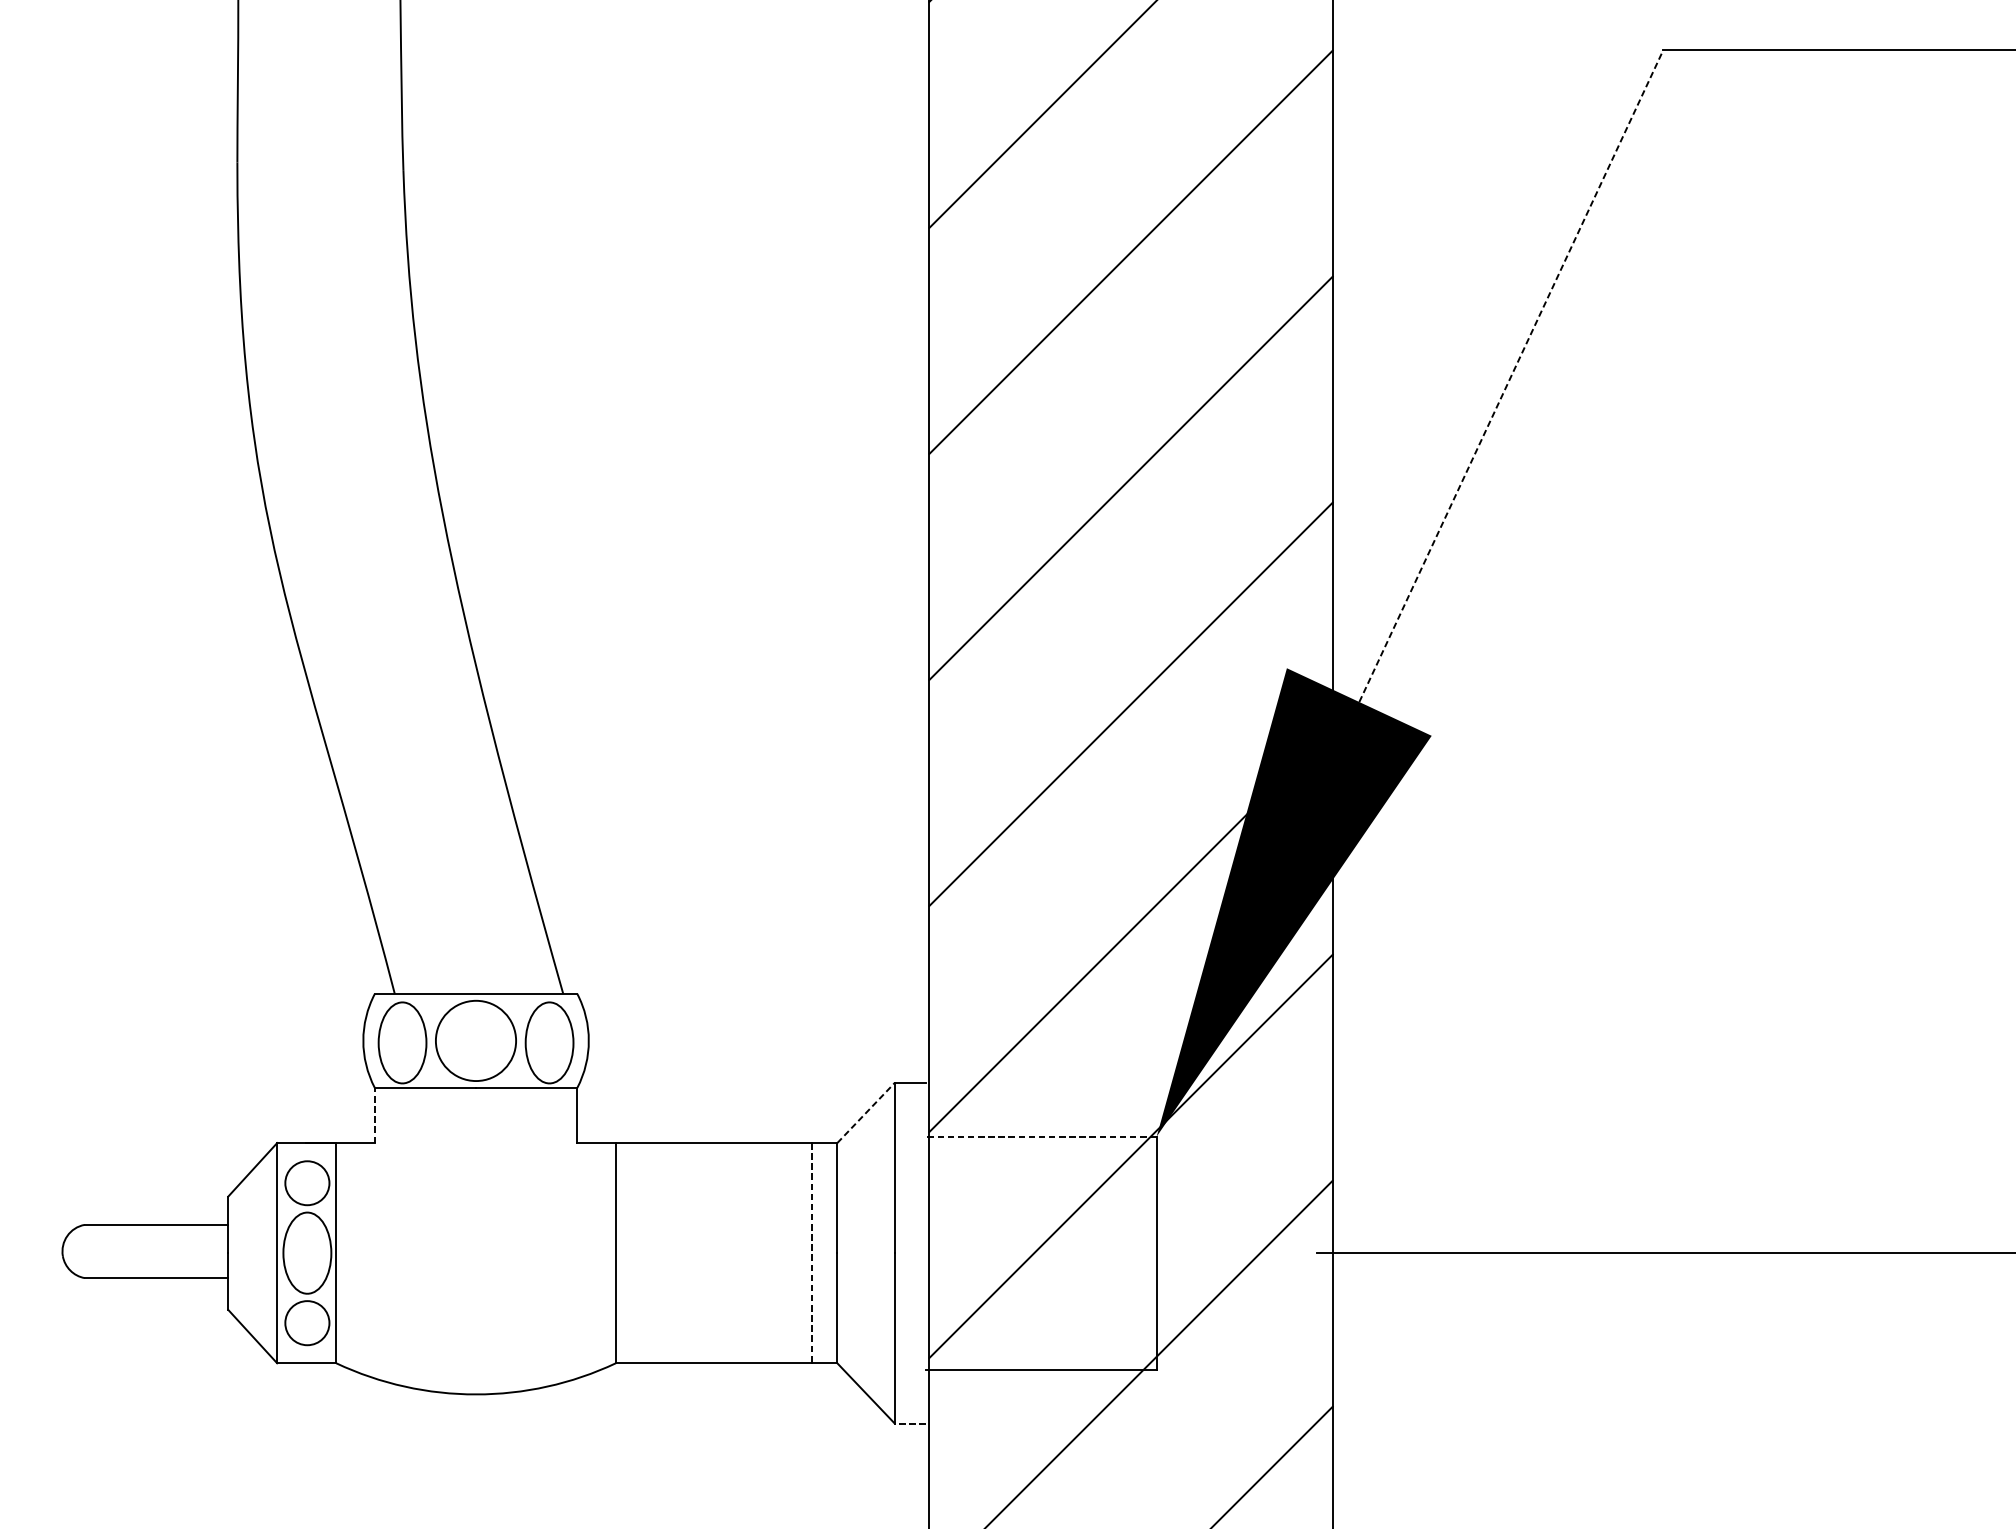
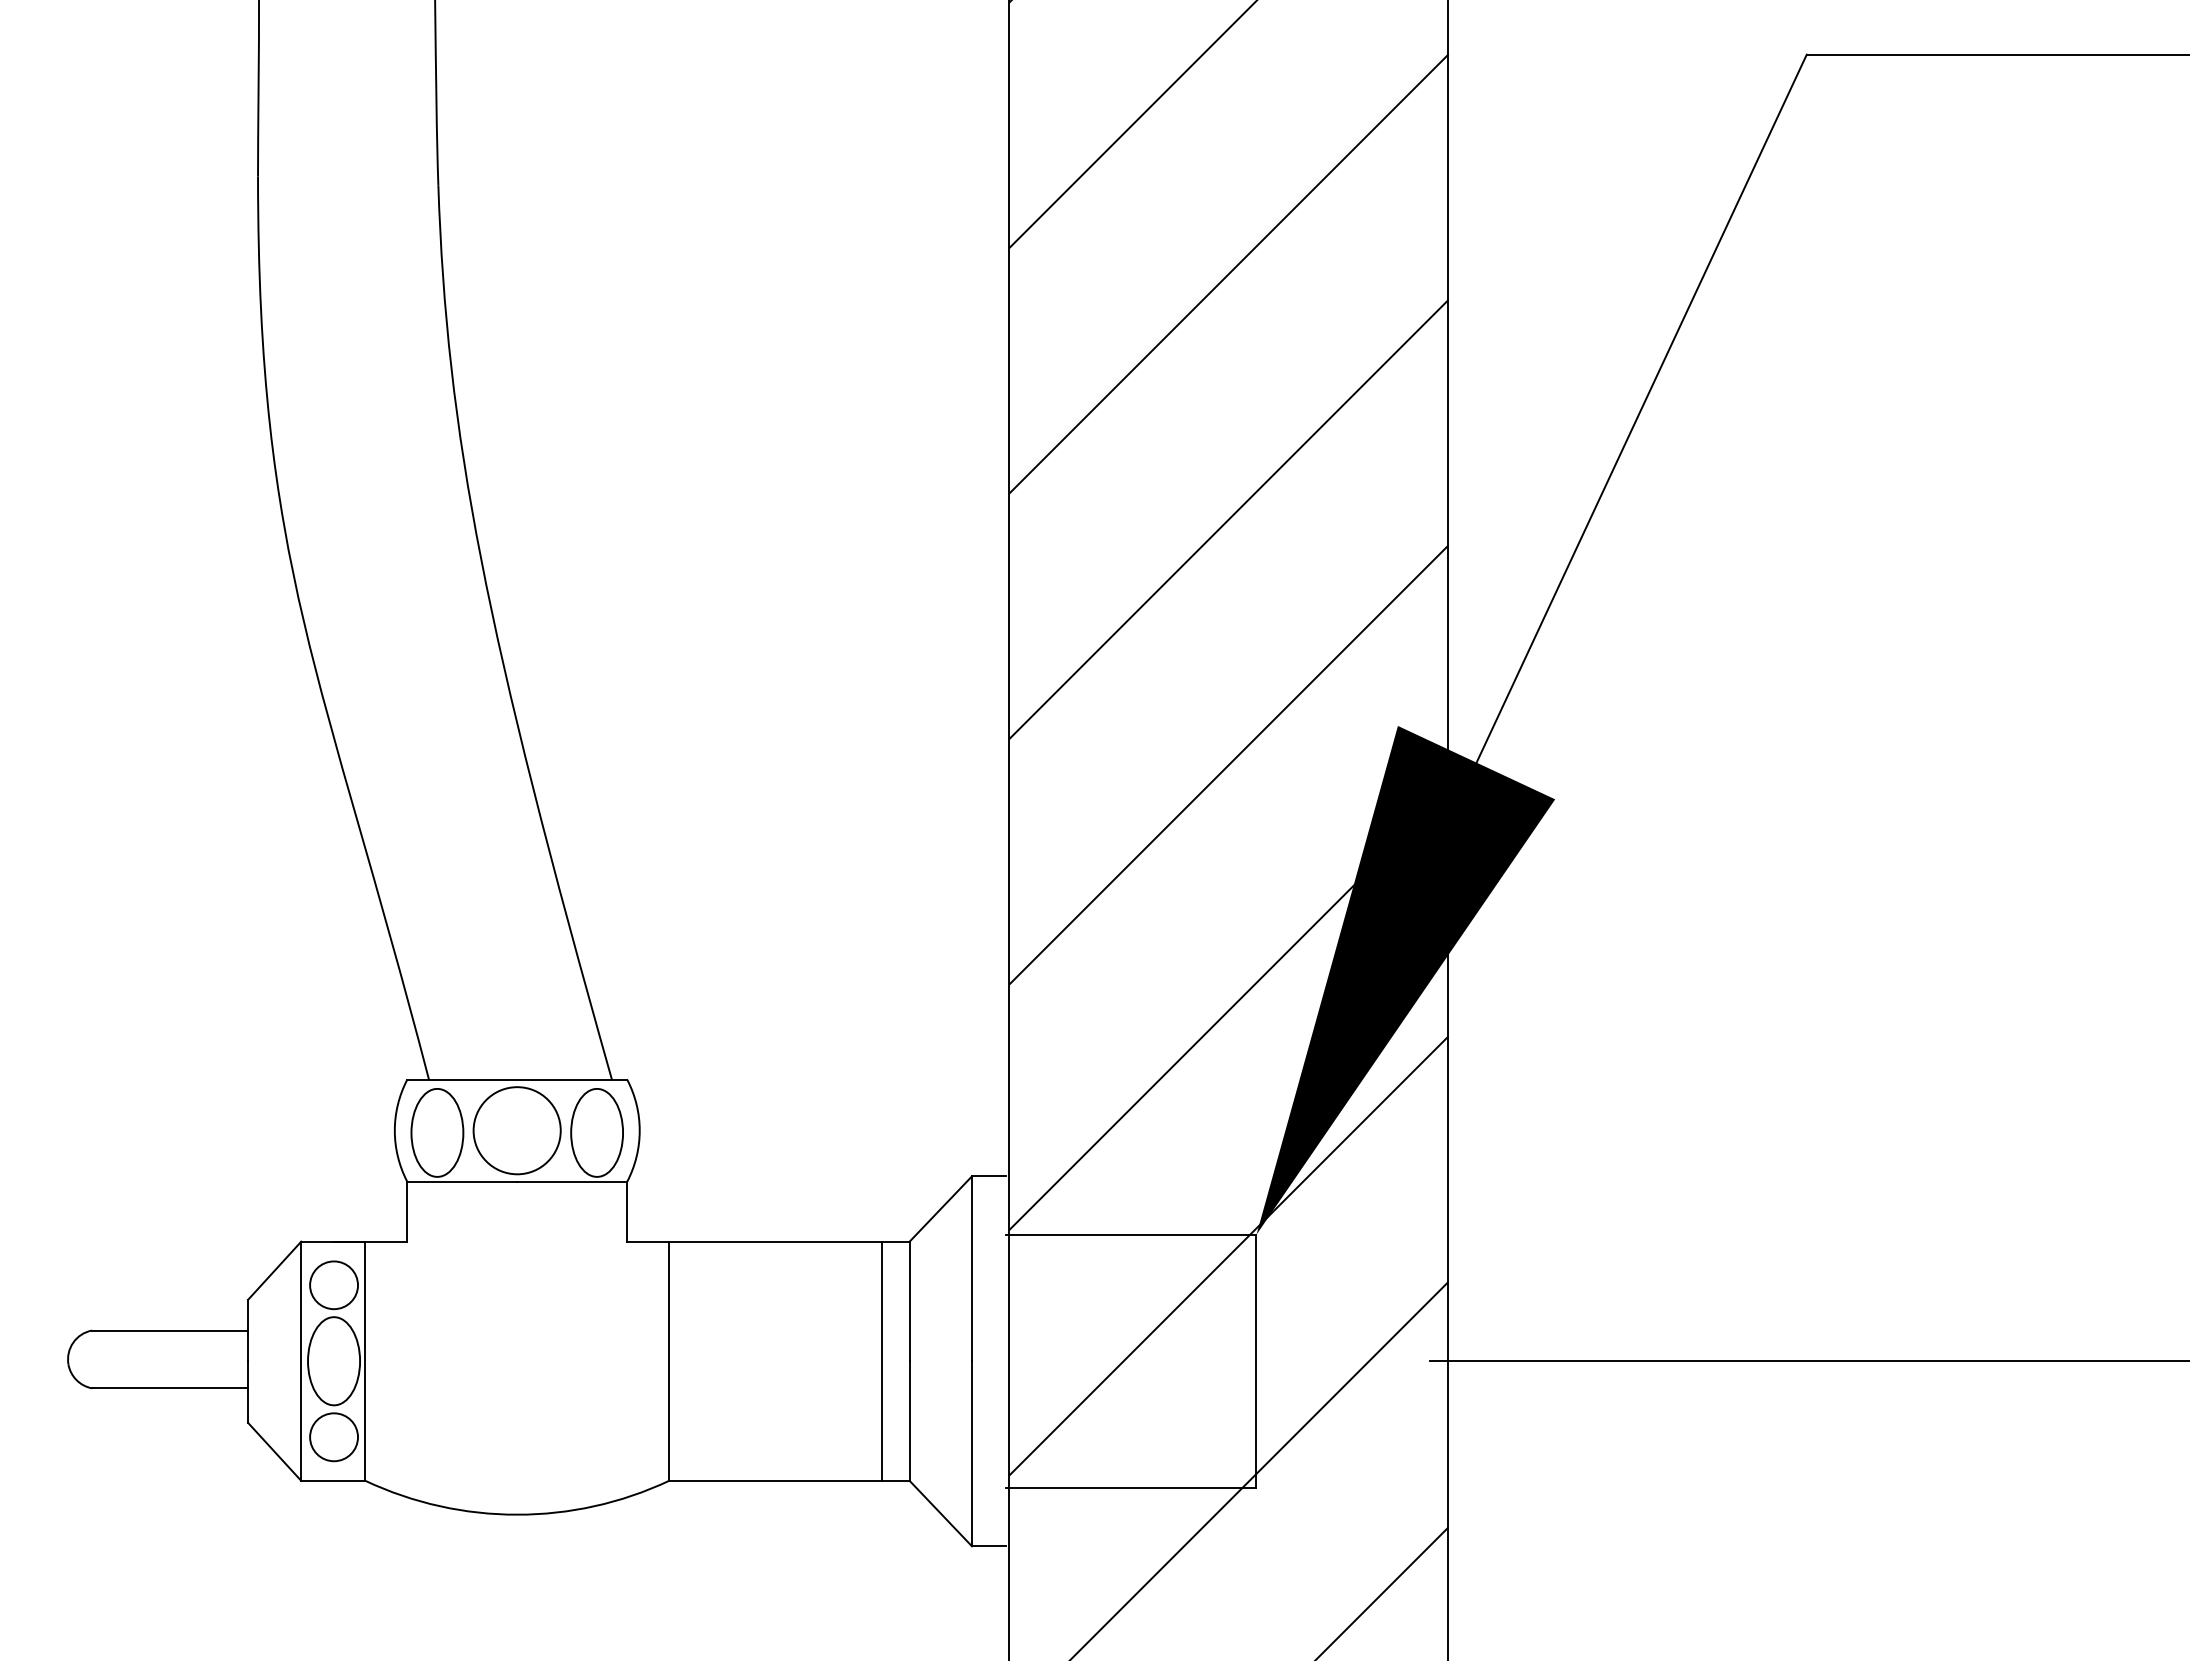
line: (1511, 375) -> (1641, 408), dashed -> solid
line: (866, 1112) -> (941, 1208), dashed -> solid
line: (375, 1115) -> (407, 1211), dashed -> solid
line: (1040, 1136) -> (1130, 1234), dashed -> solid
line: (811, 1253) -> (881, 1361), dashed -> solid
line: (909, 1423) -> (988, 1546), dashed -> solid

